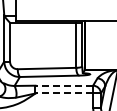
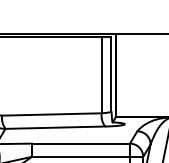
line: (64, 85) -> (81, 143), dashed -> solid
line: (64, 93) -> (81, 156), dashed -> solid

